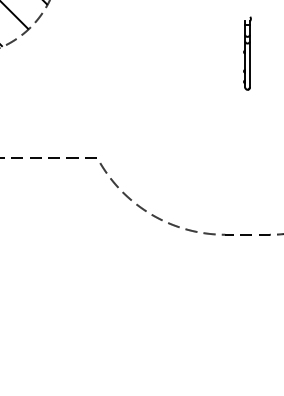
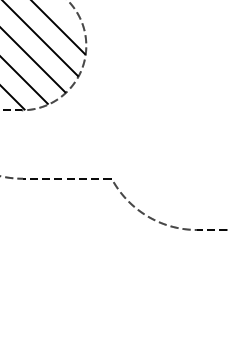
part: (246, 54) -> (211, 109), removed

